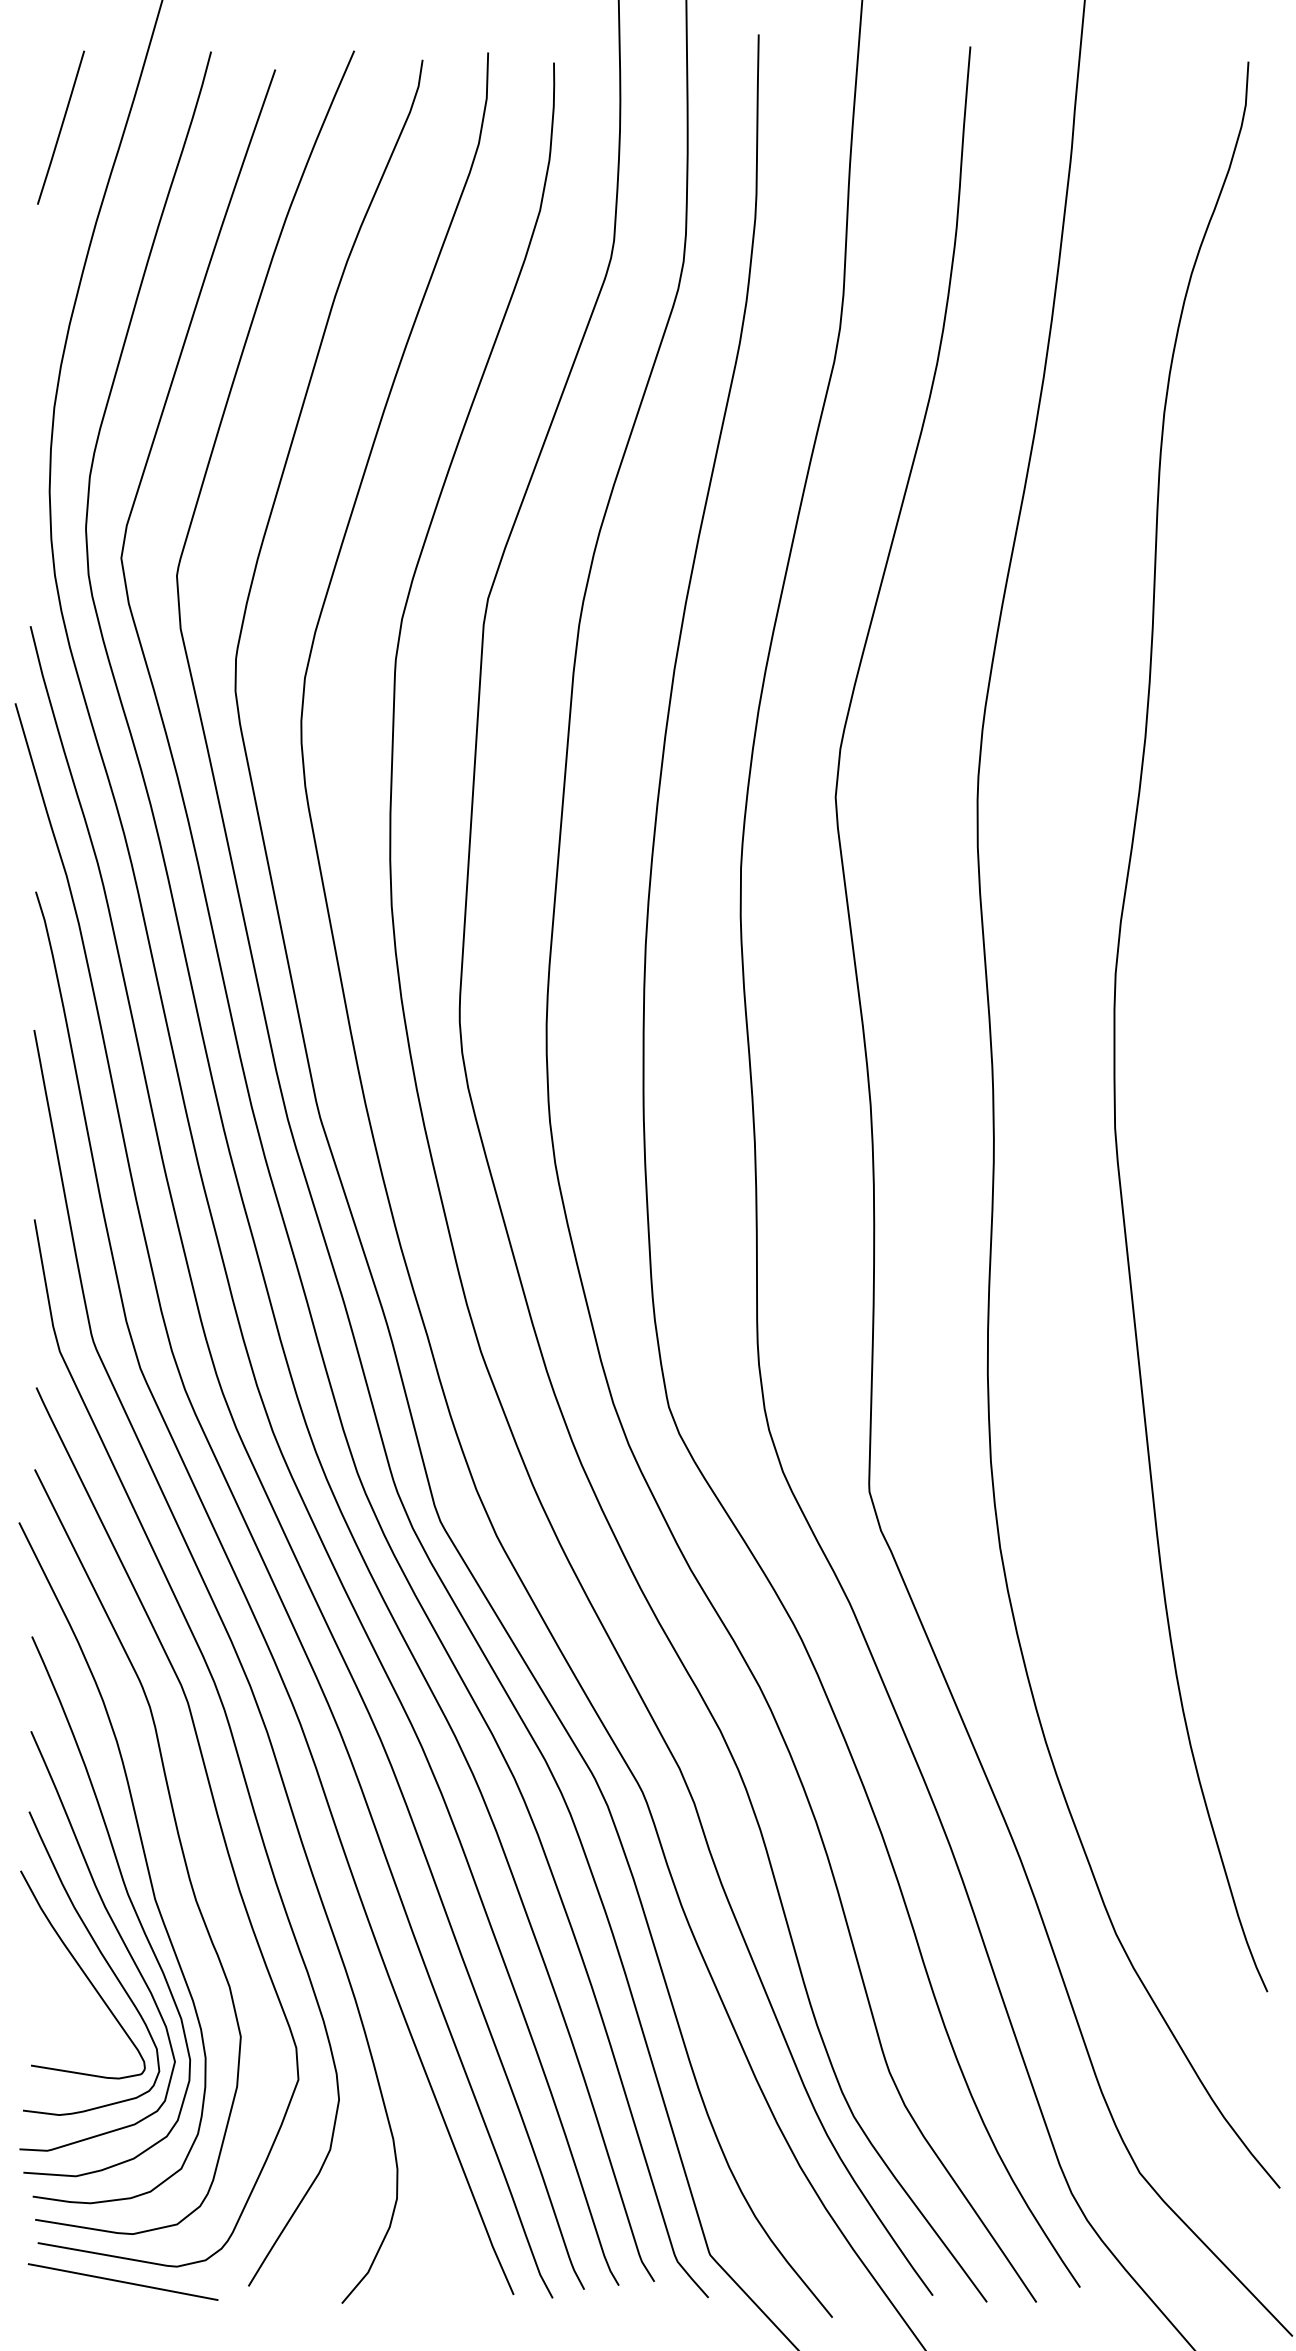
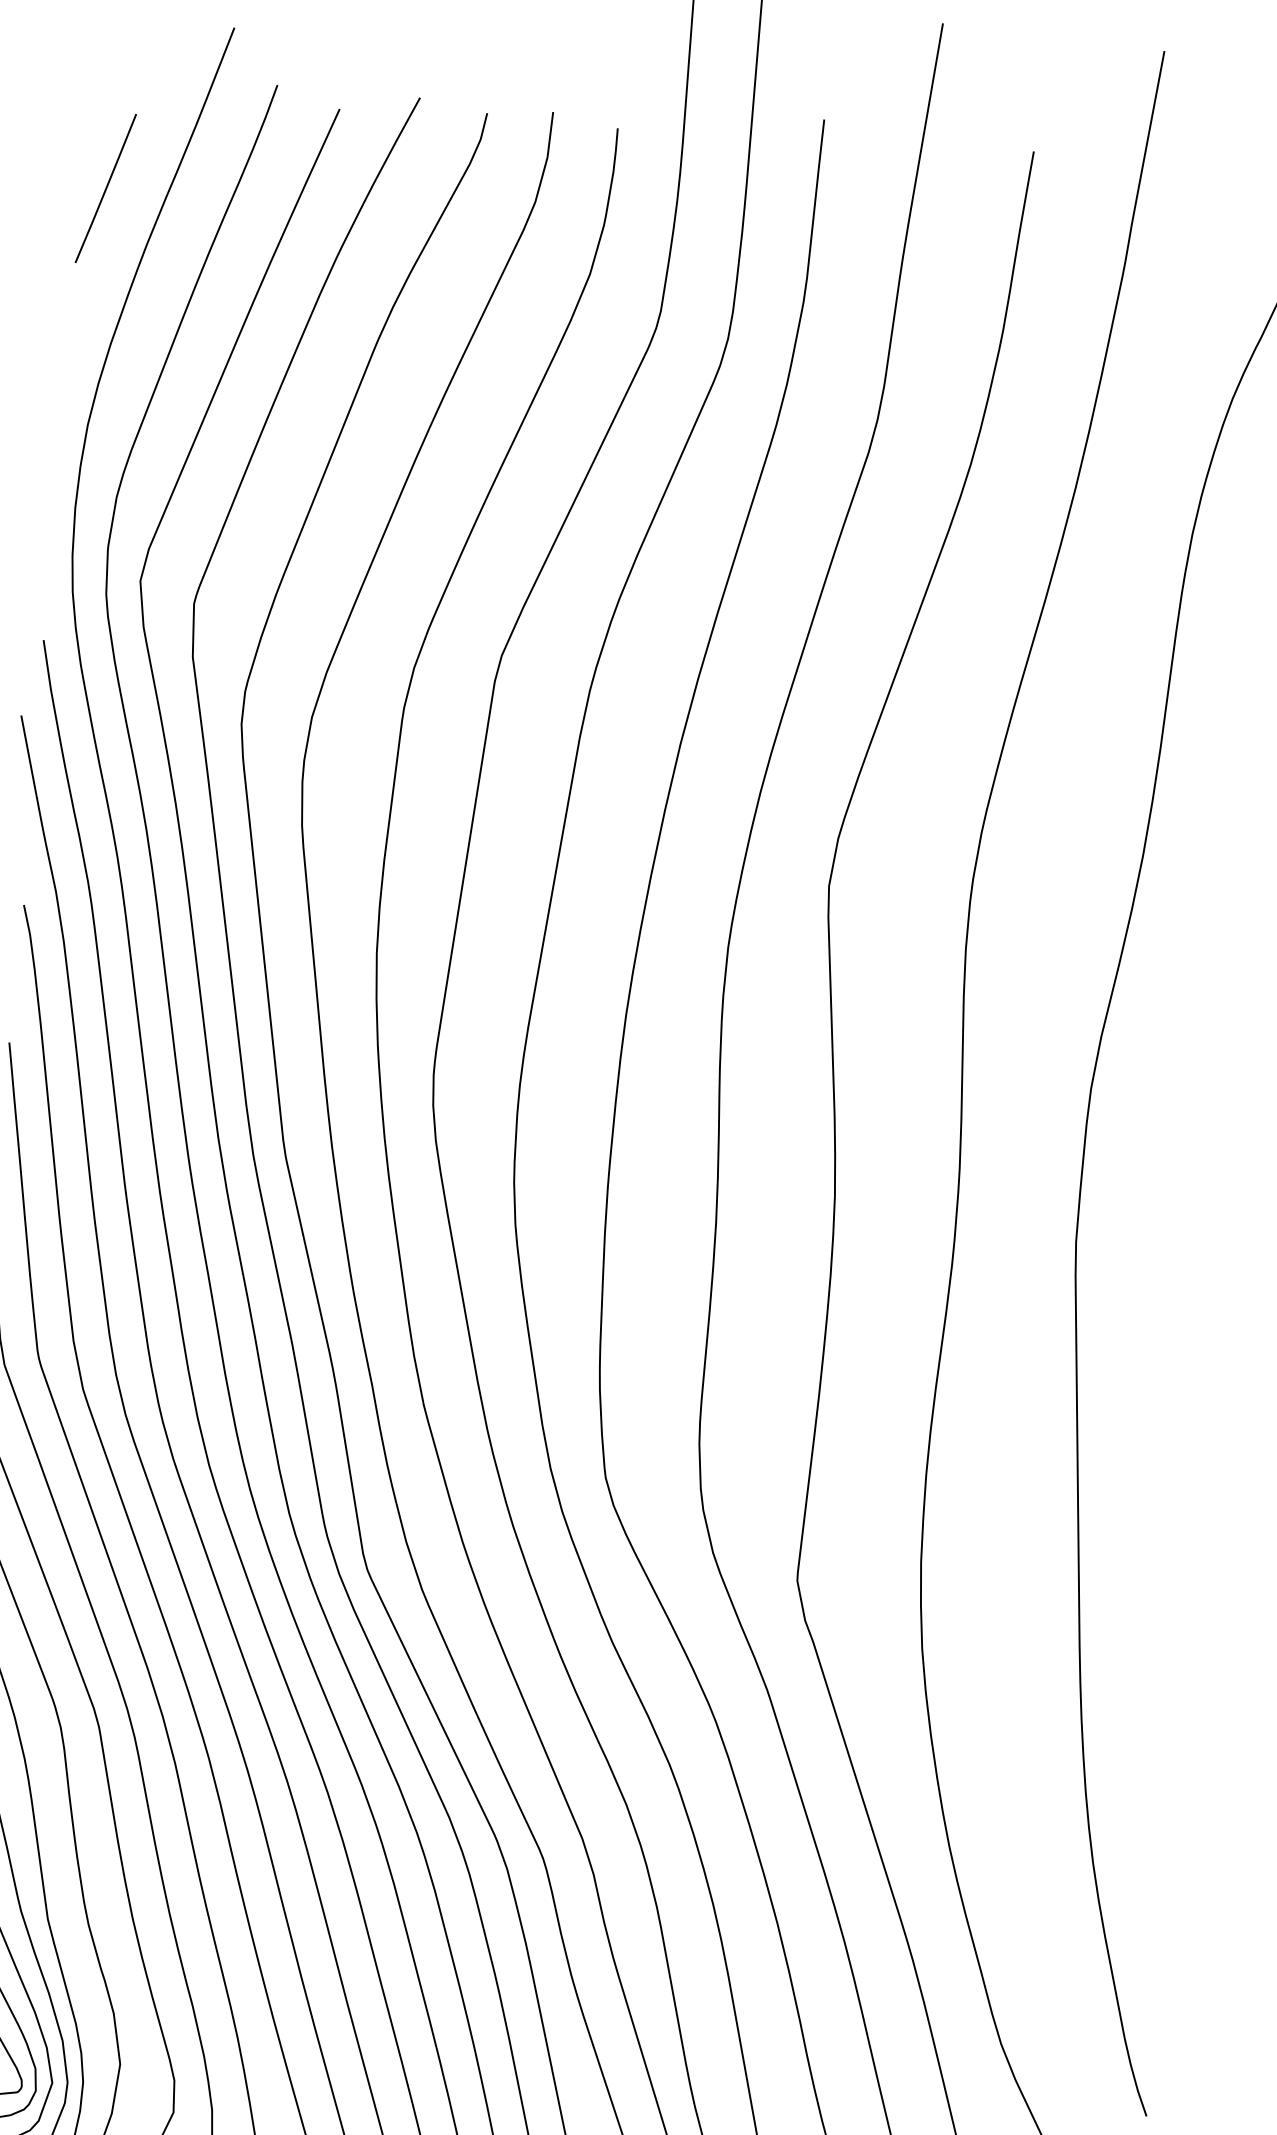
line: (60, 127) -> (105, 188), moved

